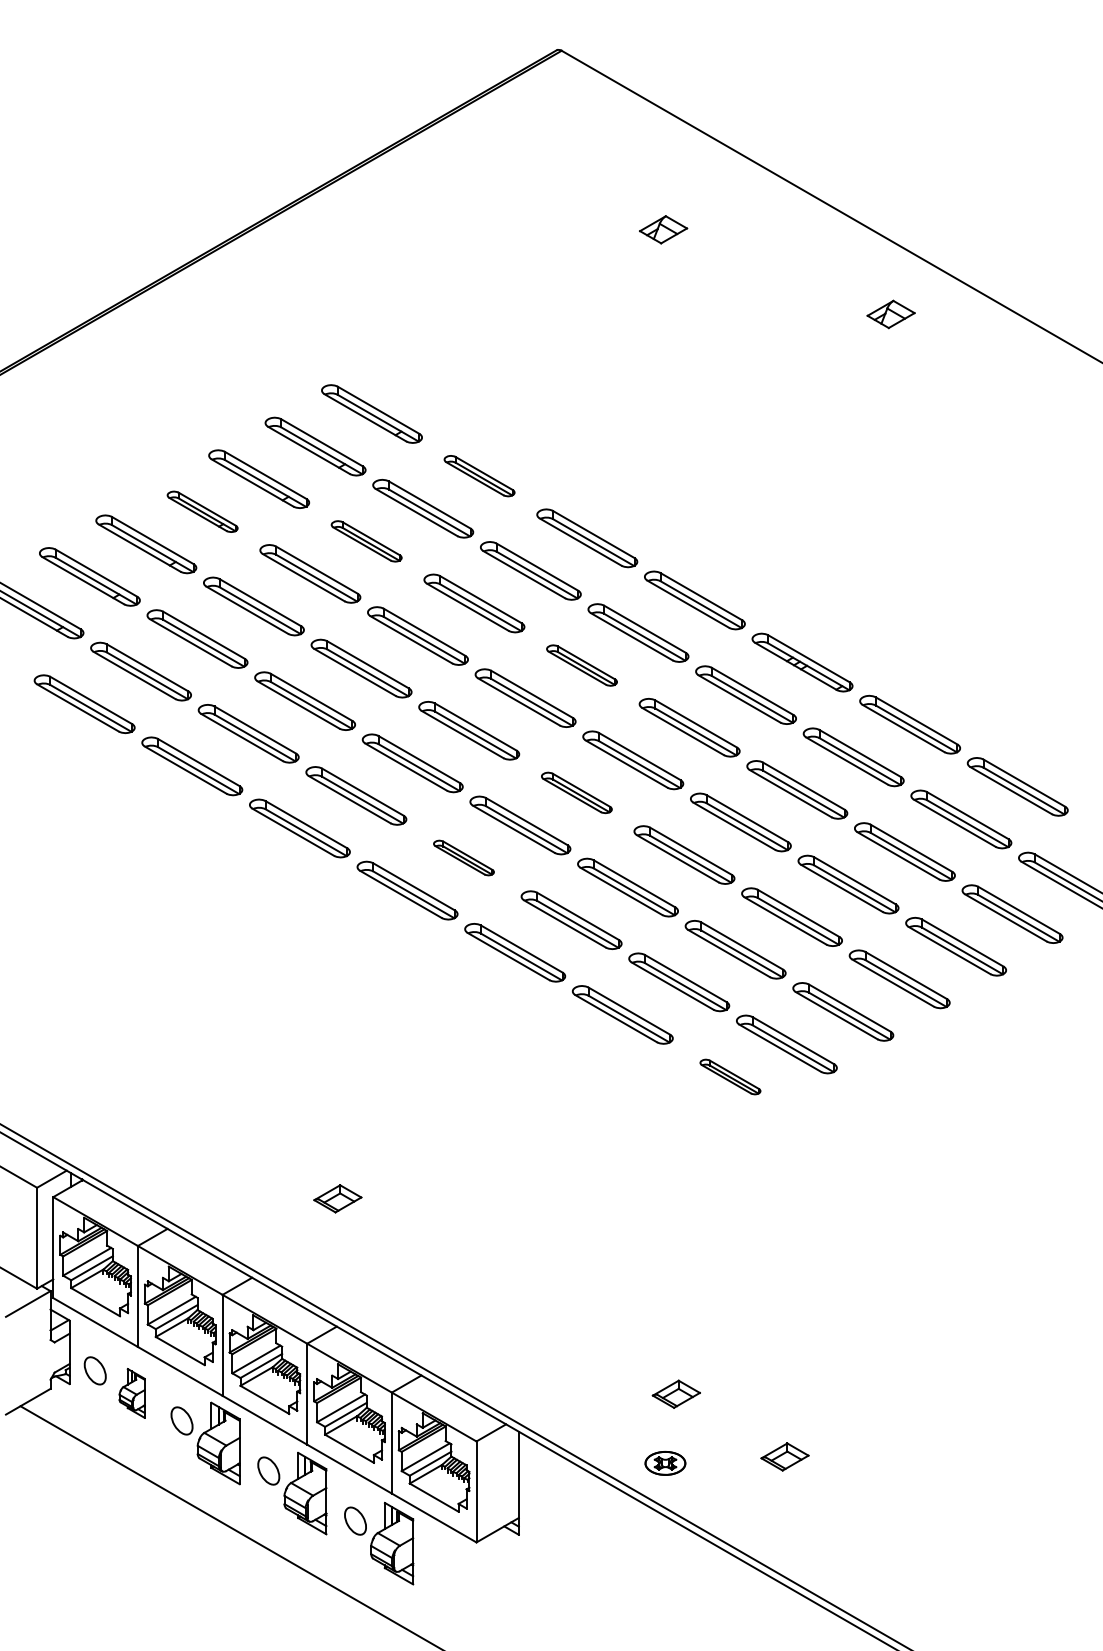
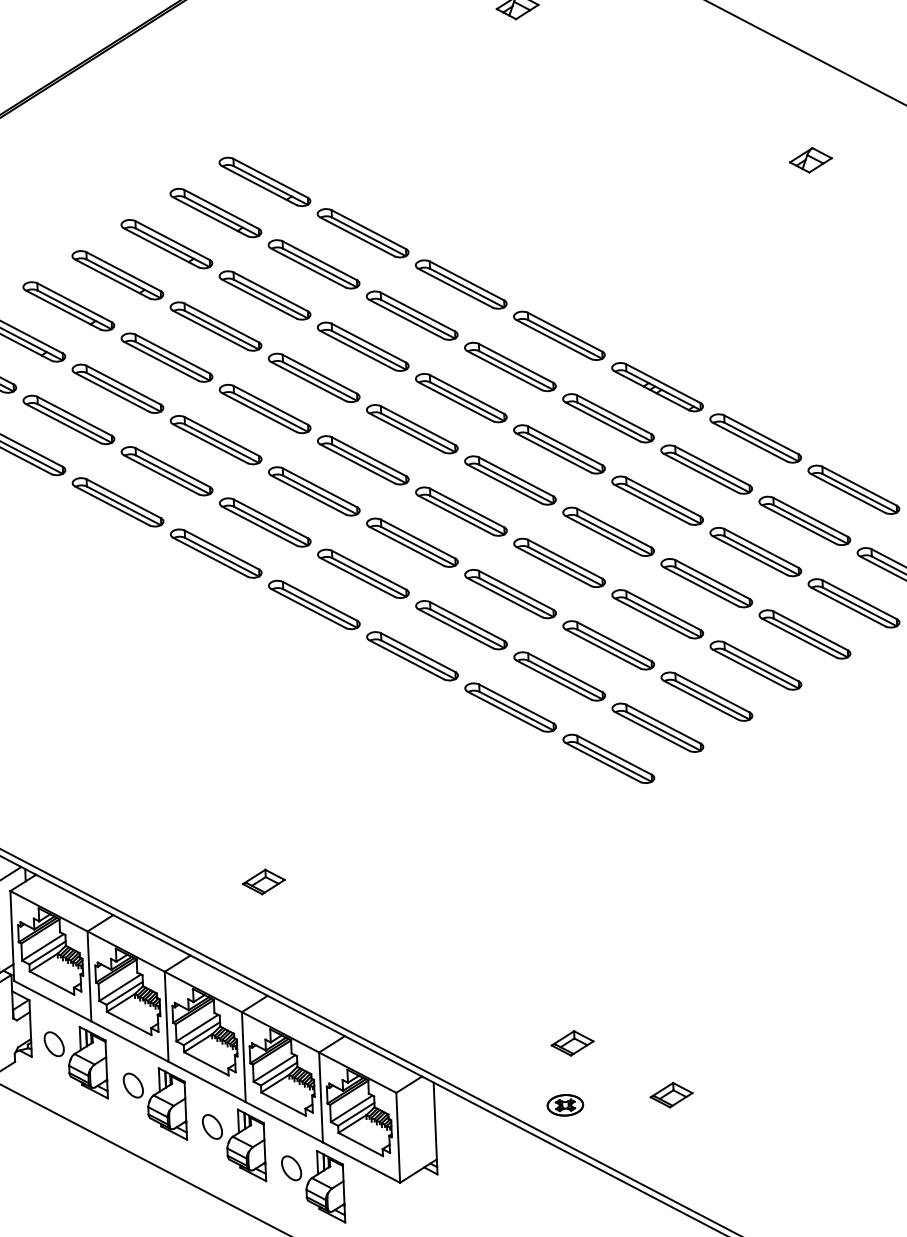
part: (890, 314) -> (810, 160), moved
part: (479, 475) -> (362, 232), size x1.43
part: (202, 511) -> (117, 275), size x1.43
part: (366, 541) -> (264, 295), size x1.43
part: (581, 665) -> (460, 398), size x1.43
part: (576, 792) -> (461, 511), size x1.43
part: (463, 857) -> (362, 573), size x1.67
part: (730, 1076) -> (608, 758), size x1.67
part: (132, 1393) -> (88, 1062), size x1.67

